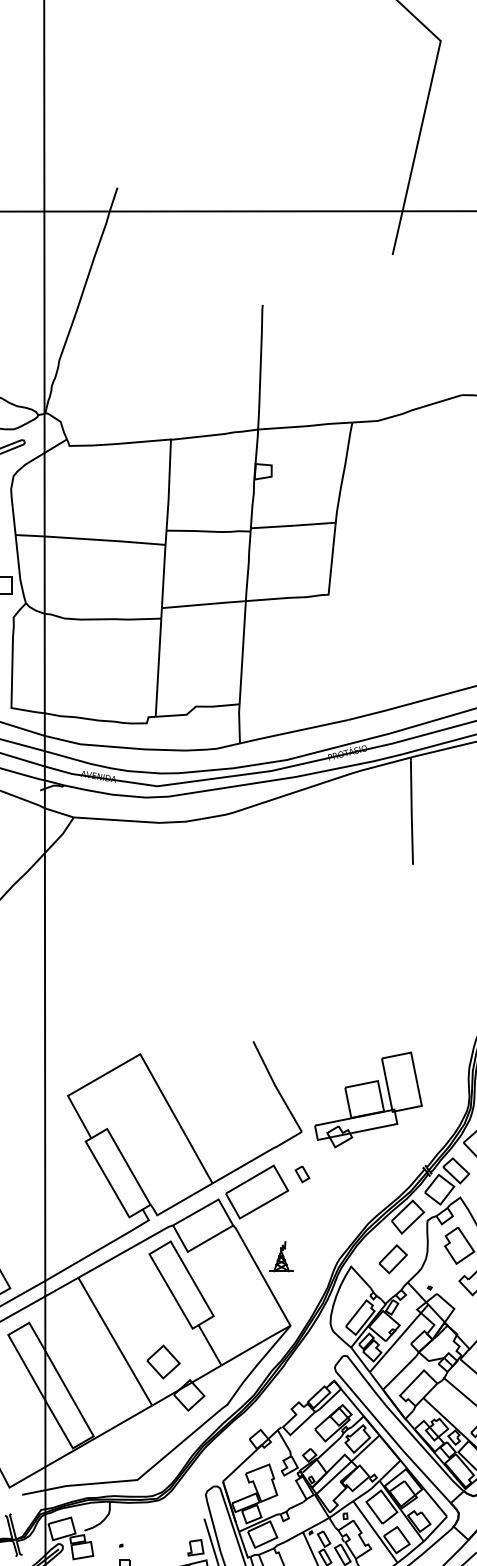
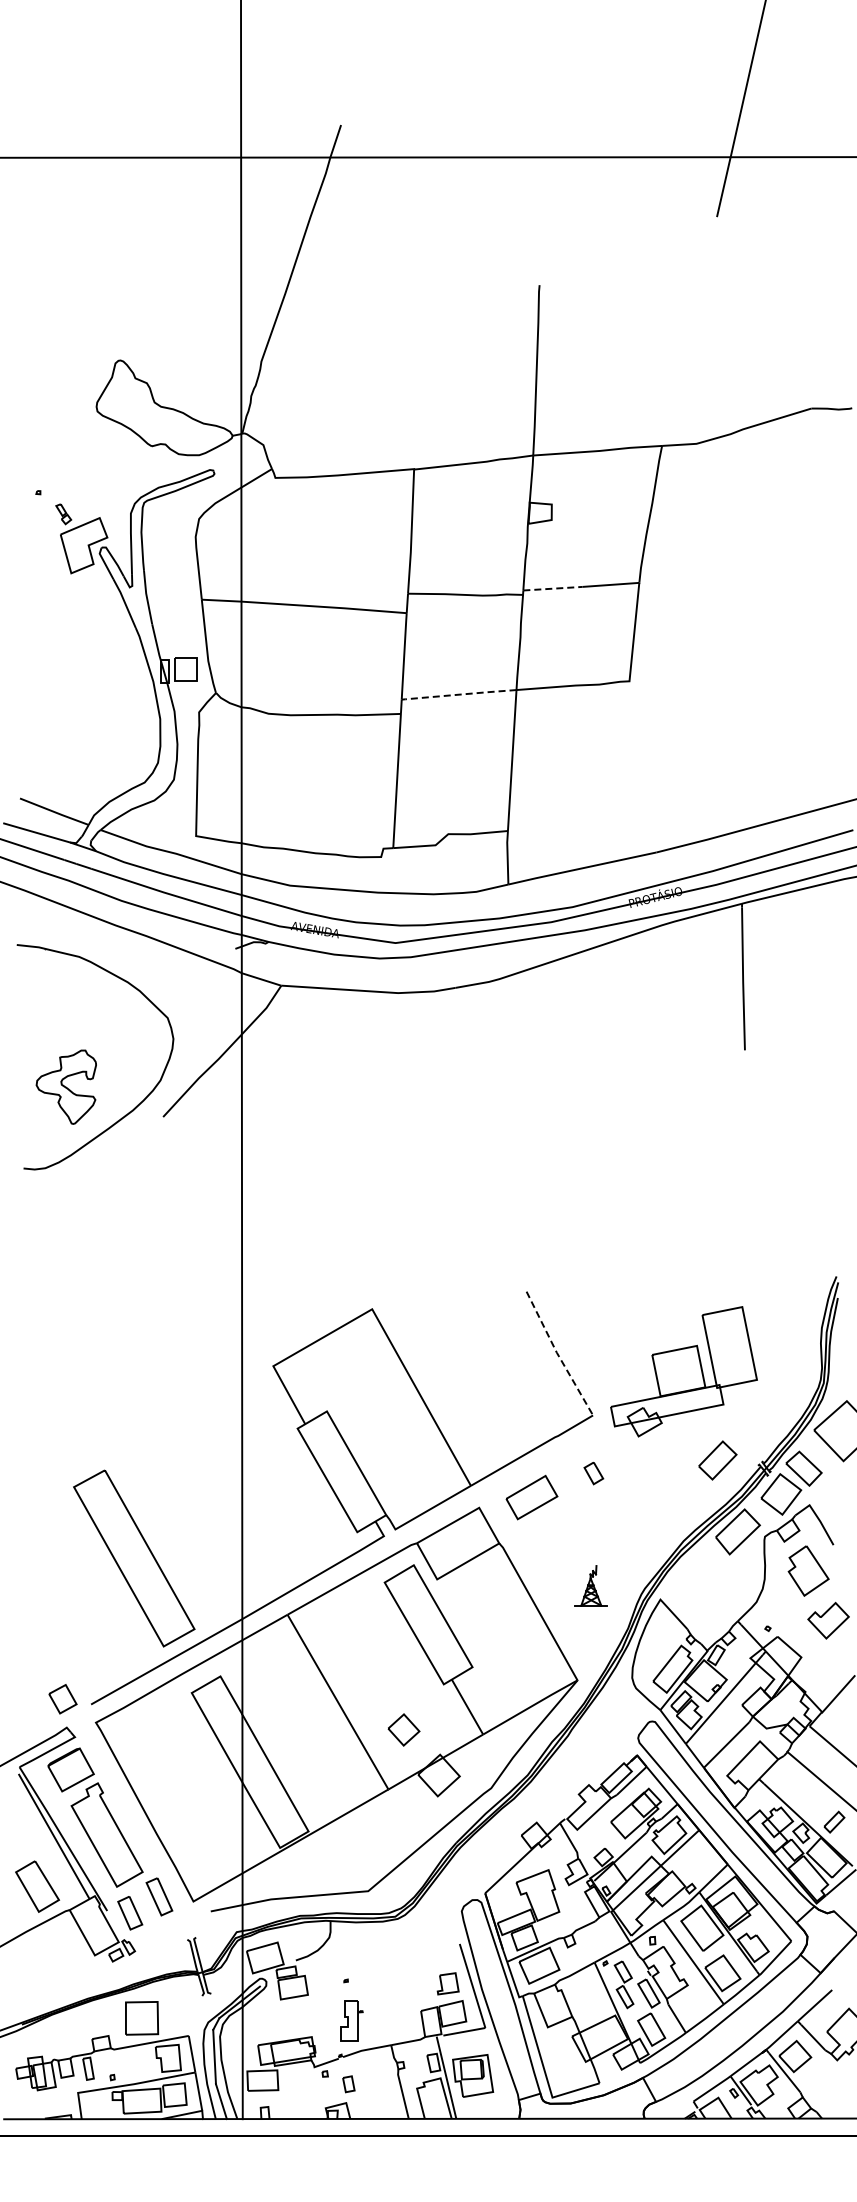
line: (272, 526) -> (552, 588), solid -> dashed
line: (203, 604) -> (458, 694), solid -> dashed
line: (275, 1087) -> (557, 1354), solid -> dashed
part: (256, 1191) -> (531, 1497), size x0.6
line: (388, 1254) -> (711, 1454), moved
part: (281, 1256) -> (590, 1585), moved
part: (163, 1361) -> (403, 1729), size x0.7

